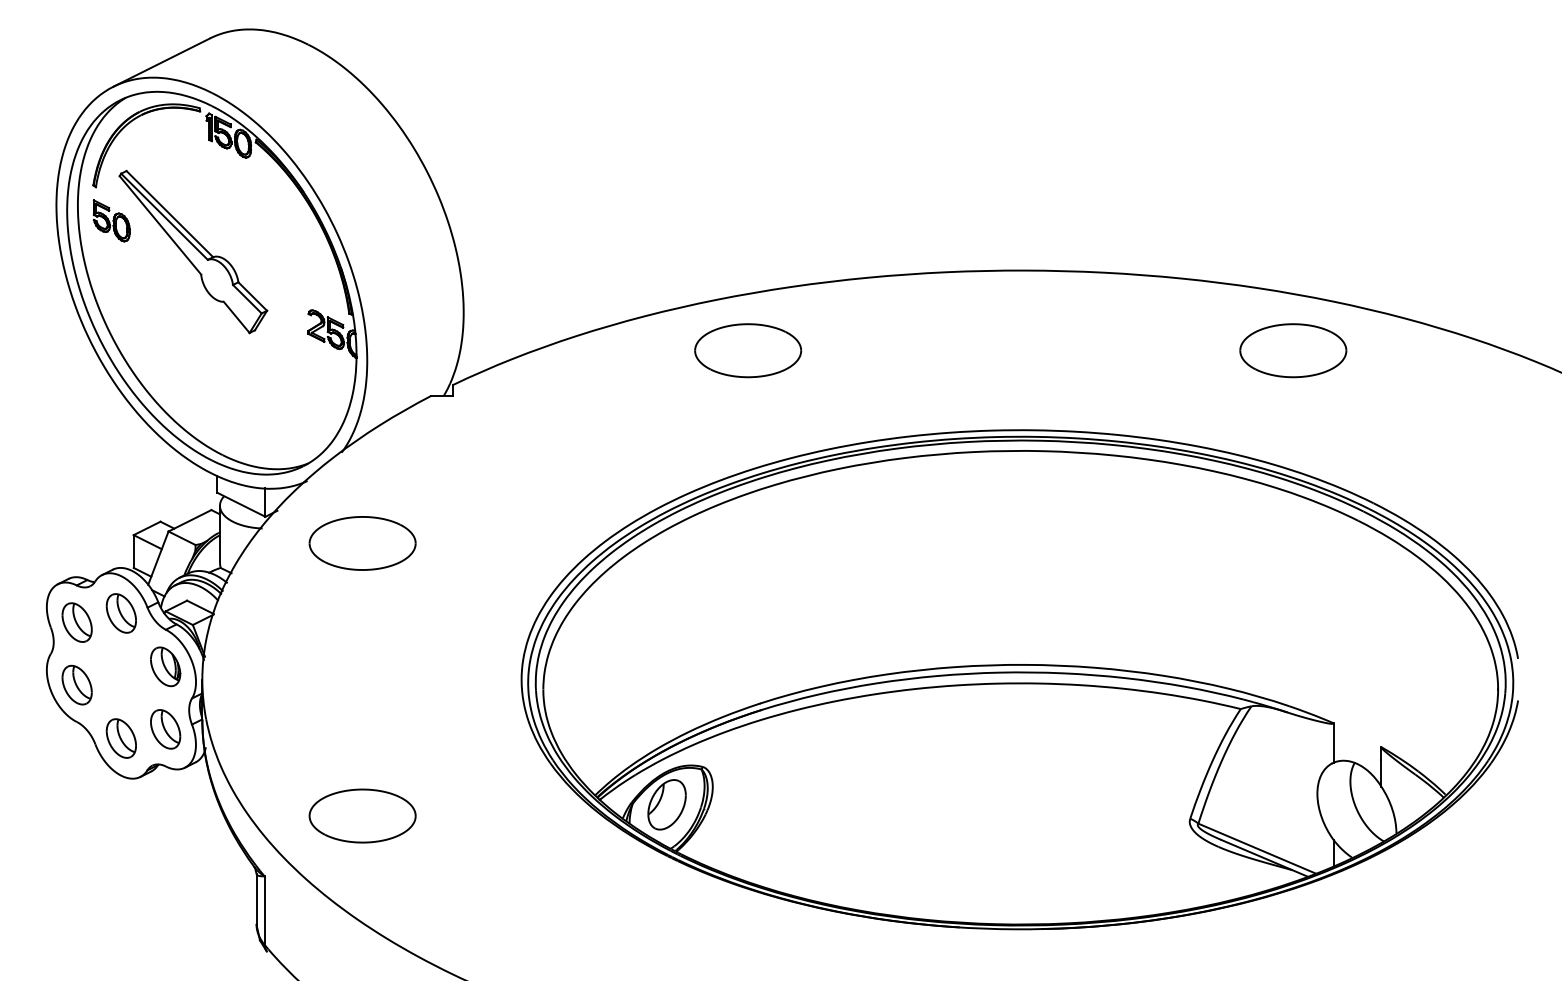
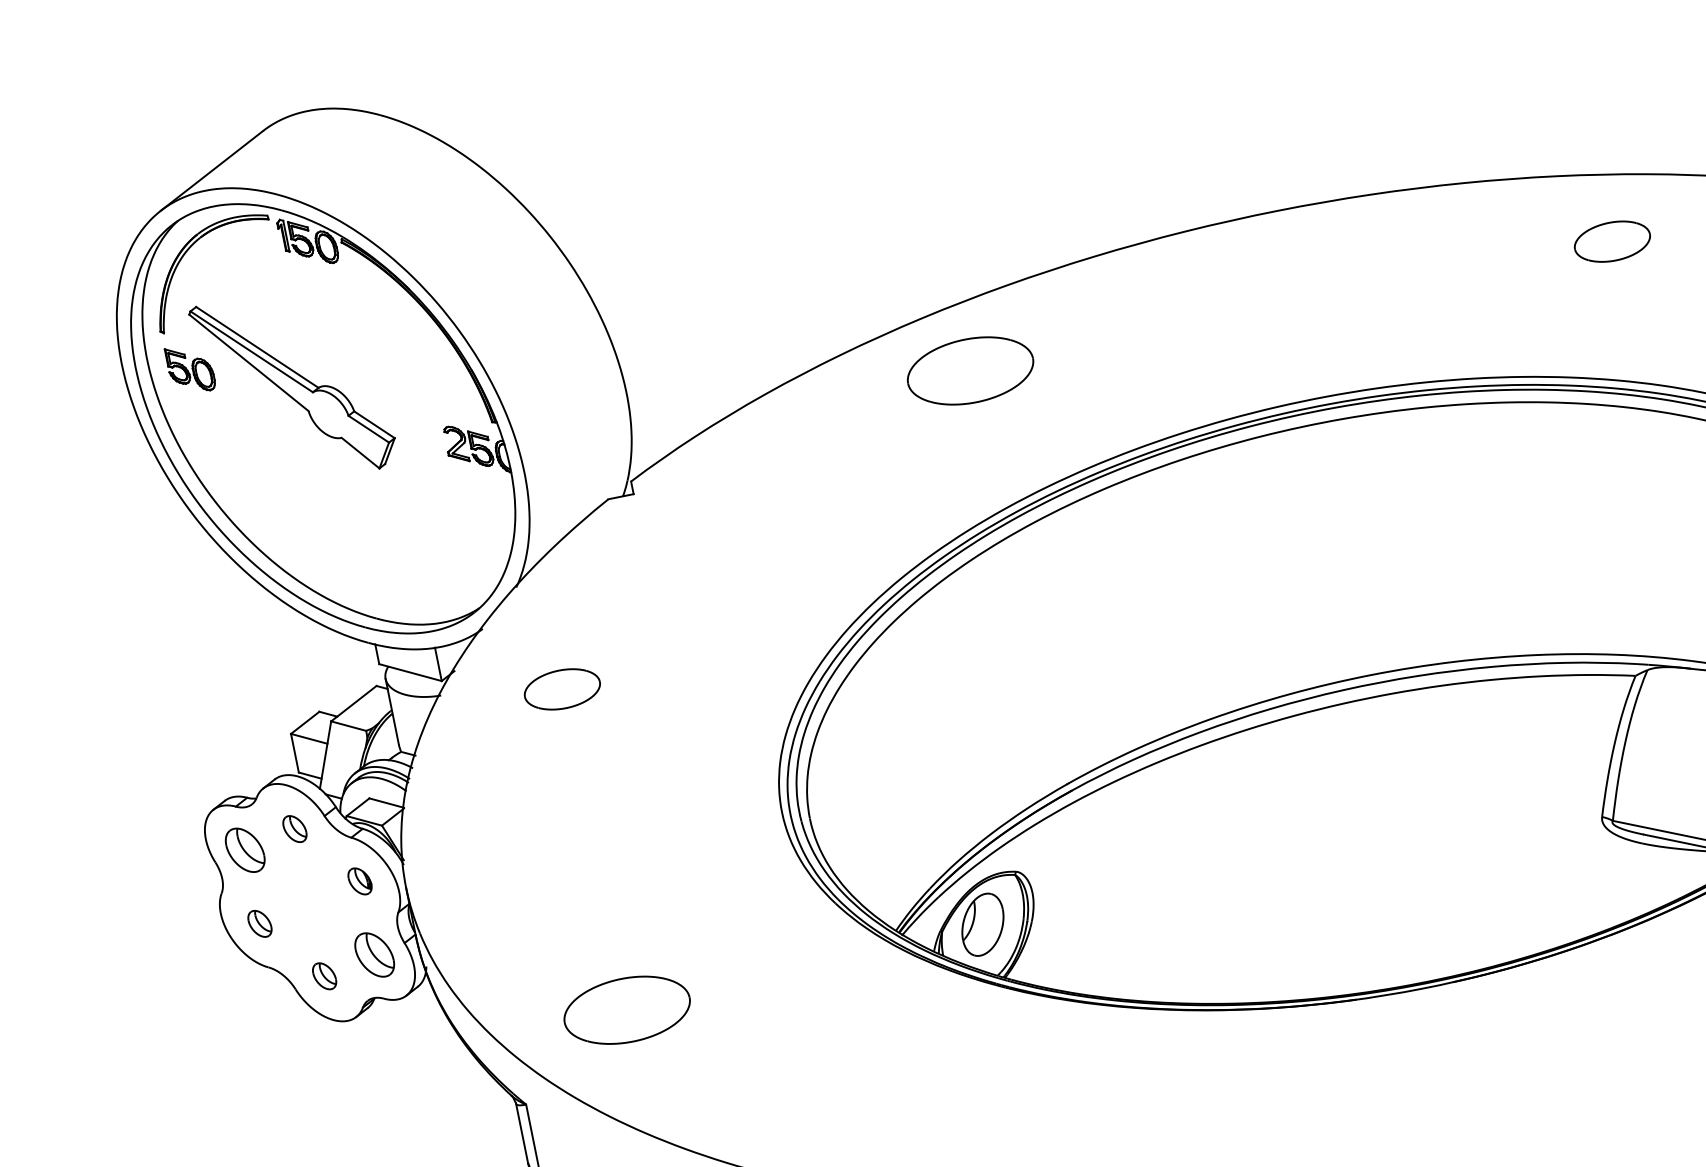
part: (1293, 350) -> (1612, 241), size x0.6
part: (362, 543) -> (562, 689), size x0.6
part: (120, 613) -> (294, 829), size x0.6
part: (165, 666) -> (359, 881), size x0.6
part: (76, 684) -> (259, 923), size x0.6
part: (120, 738) -> (323, 976), size x0.6

